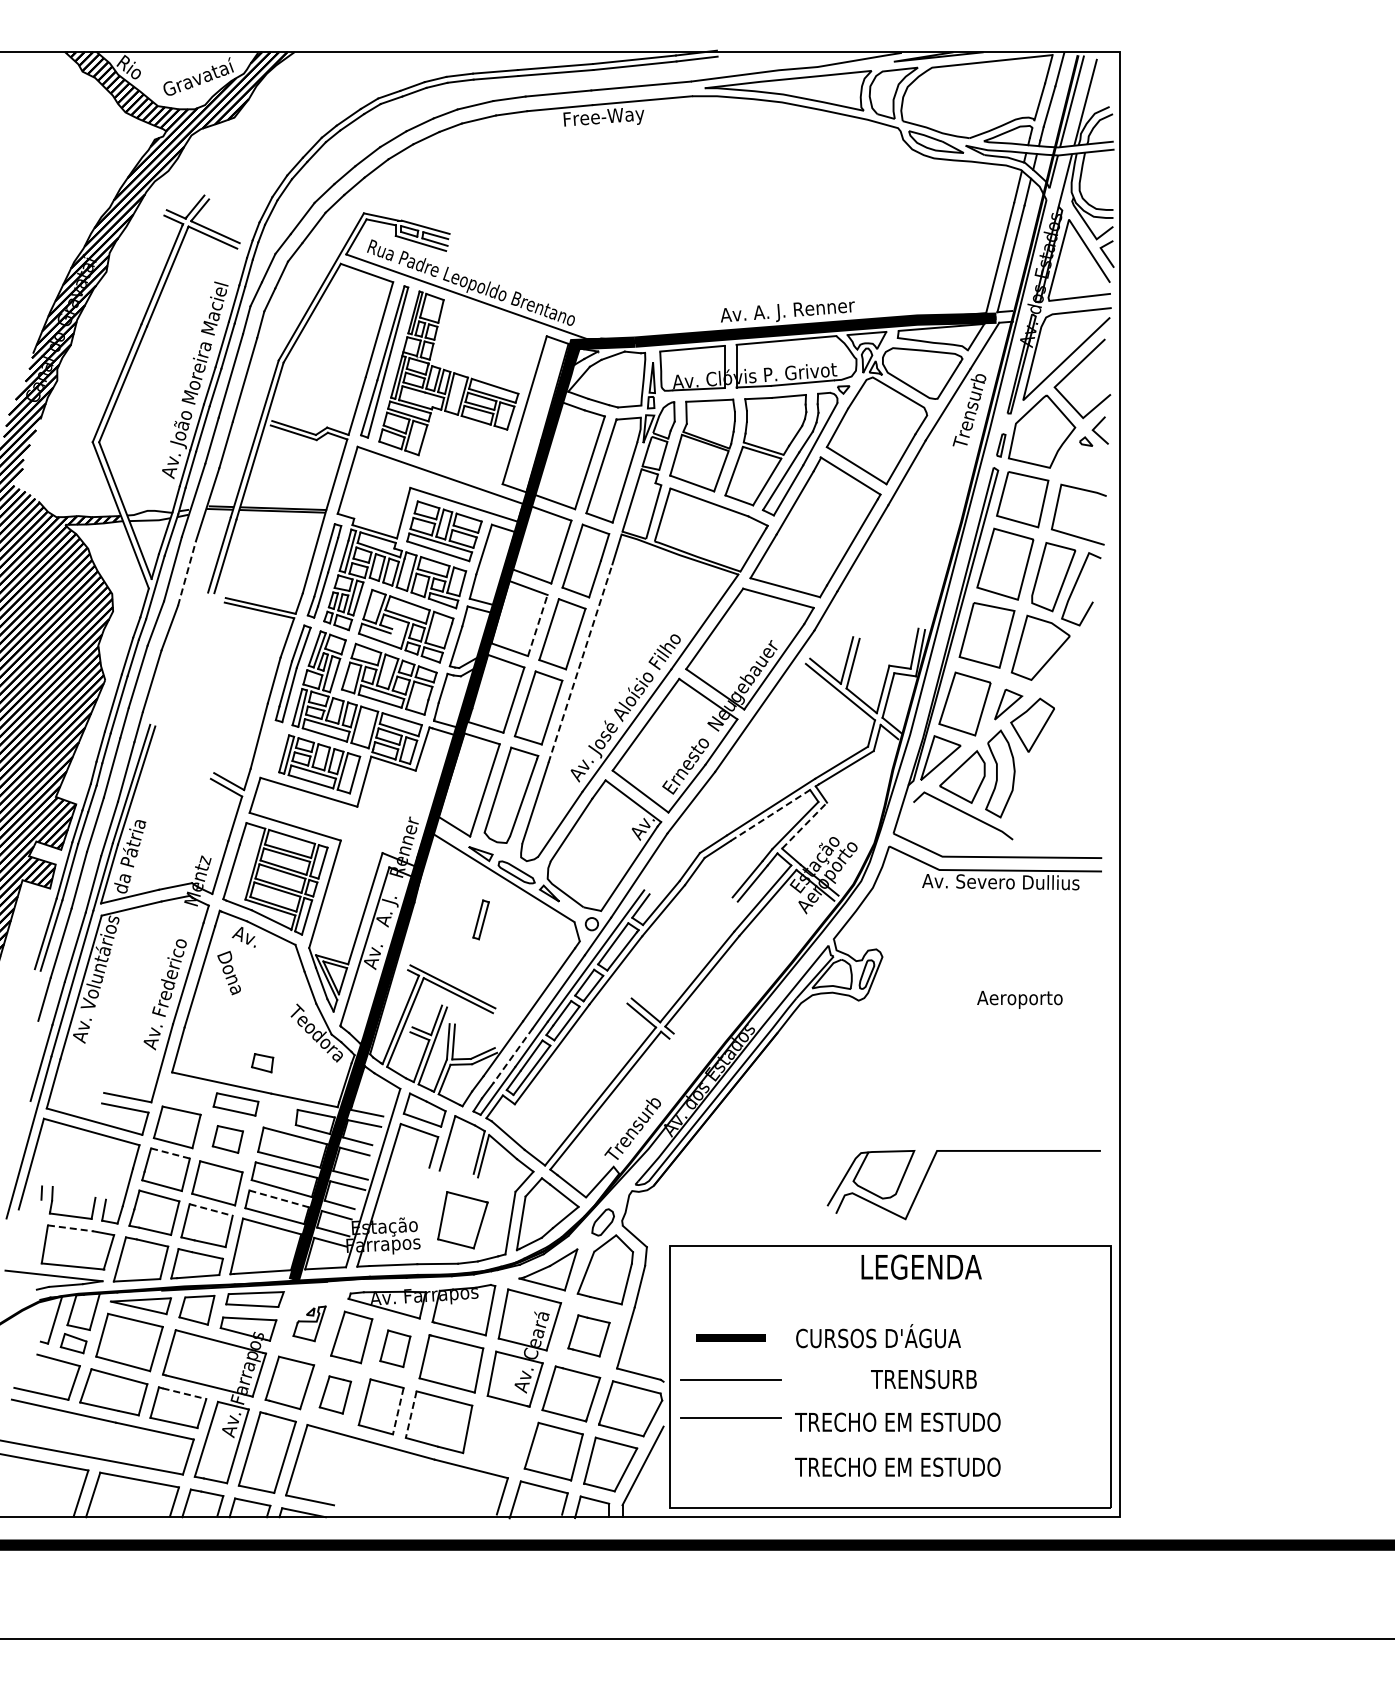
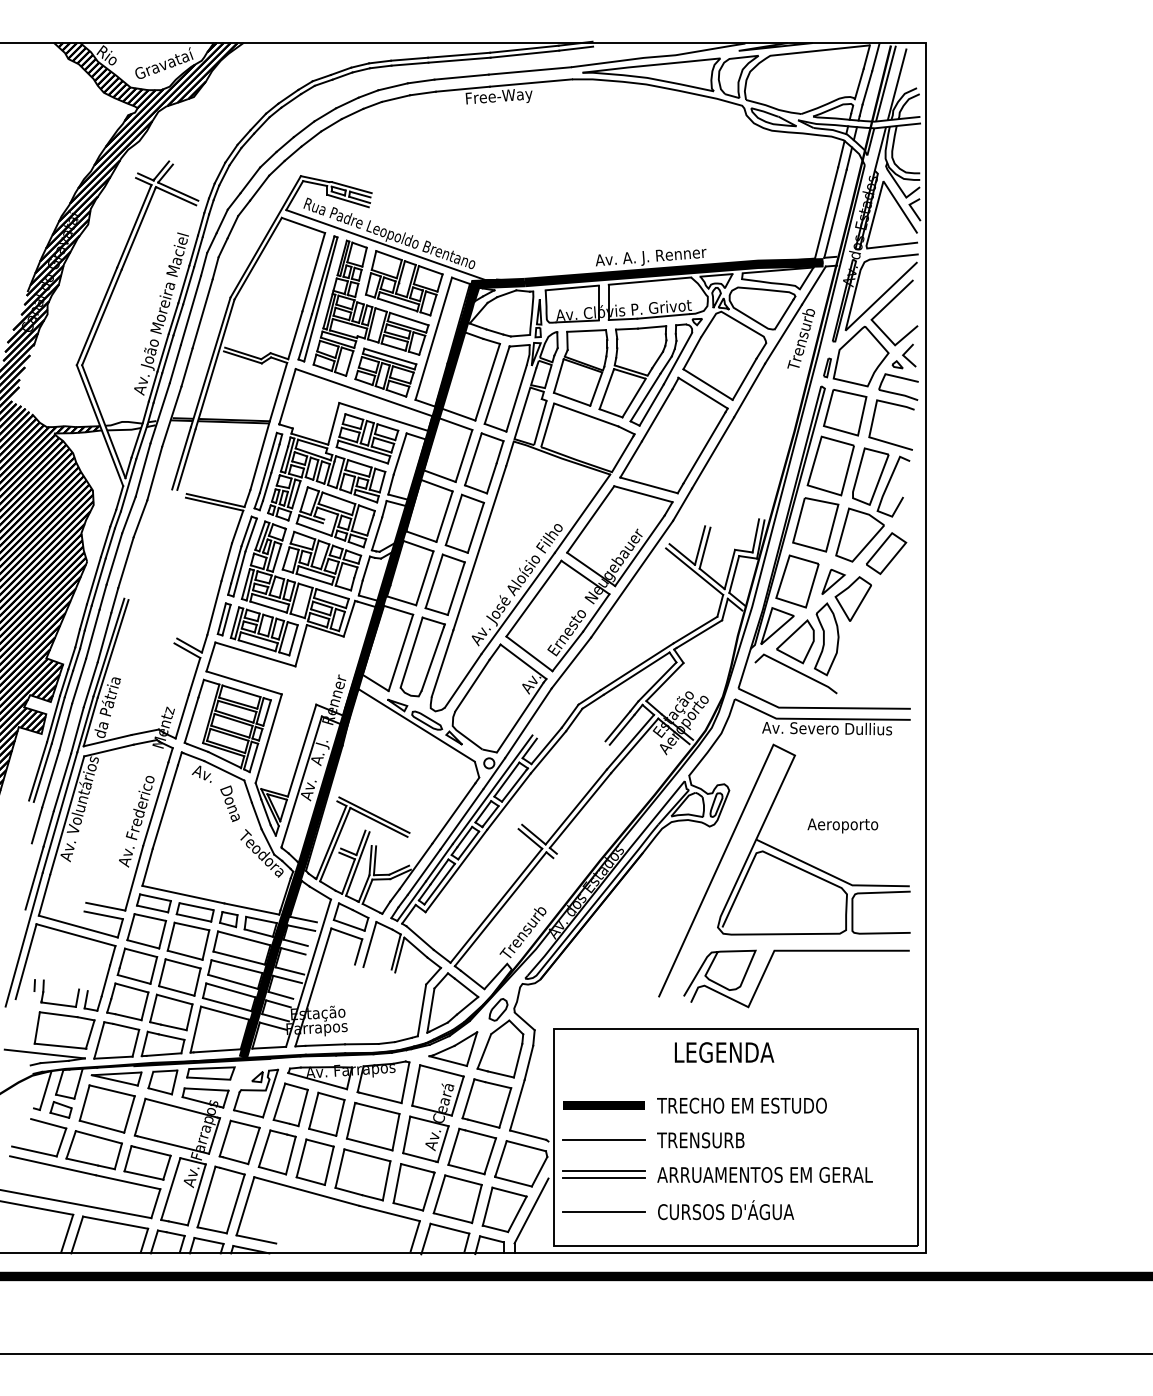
part: (488, 342) -> (403, 282), added
part: (466, 451) -> (385, 372), added
part: (1084, 475) -> (896, 392), added
line: (187, 573) -> (155, 473), dashed -> solid
line: (537, 625) -> (444, 516), dashed -> solid
line: (580, 663) -> (479, 548), dashed -> solid
part: (1072, 669) -> (886, 553), added
line: (770, 815) -> (636, 673), dashed -> solid
line: (804, 825) -> (664, 681), dashed -> solid
part: (480, 919) -> (223, 619), moved
text: (228, 973) -> (229, 804), moved
part: (952, 1045) -> (787, 863), added
line: (513, 1055) -> (424, 871), dashed -> solid
part: (262, 1063) -> (228, 919), moved
part: (185, 1093) -> (153, 903), added
part: (227, 1139) -> (188, 941), size x1.67
line: (170, 1153) -> (141, 952), dashed -> solid
line: (279, 1198) -> (231, 990), dashed -> solid
line: (211, 1210) -> (174, 999), dashed -> solid
part: (462, 1220) -> (413, 1187), moved
line: (71, 1228) -> (59, 1014), dashed -> solid
text: (921, 1266) -> (724, 1052), moved
part: (309, 1323) -> (255, 1093), size x1.67
part: (588, 1335) -> (486, 1103), size x1.43
text: (897, 1336) -> (741, 1104), CURSOS D'ÁGUA -> TRECHO EM ESTUDO
part: (730, 1337) -> (603, 1104), size x1.43
part: (395, 1348) -> (326, 1113), size x1.43
text: (923, 1379) -> (700, 1140), moved
line: (184, 1393) -> (152, 1151), dashed -> solid
part: (335, 1394) -> (277, 1151), size x1.43
line: (398, 1411) -> (329, 1166), dashed -> solid
line: (411, 1414) -> (340, 1168), dashed -> solid
text: (925, 1421) -> (764, 1174), TRECHO EM ESTUDO -> ARRUAMENTOS EM GERAL
line: (730, 1425) -> (603, 1177), added
text: (897, 1464) -> (741, 1209), TRECHO EM ESTUDO -> CURSOS D'ÁGUA
line: (730, 1467) -> (603, 1212), added

